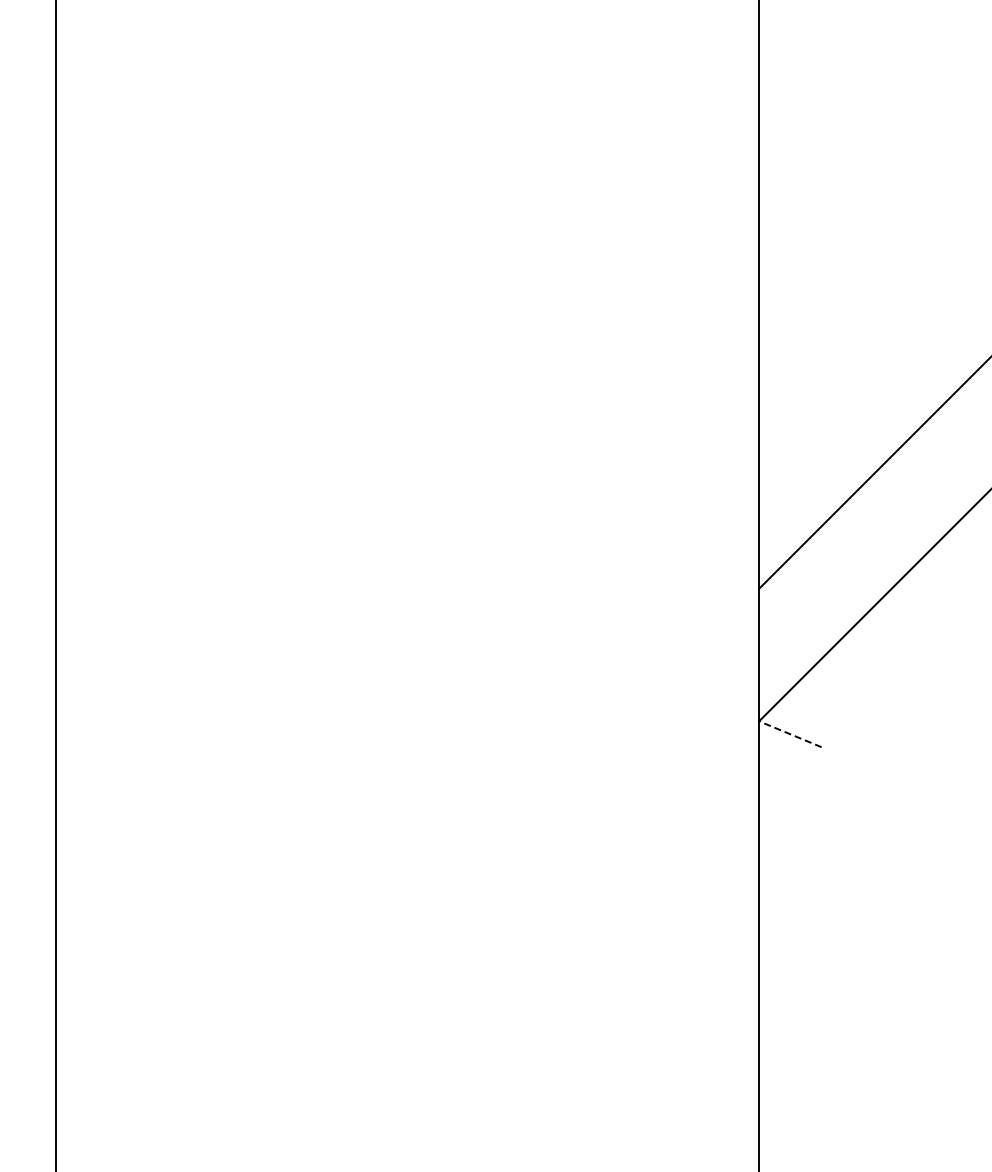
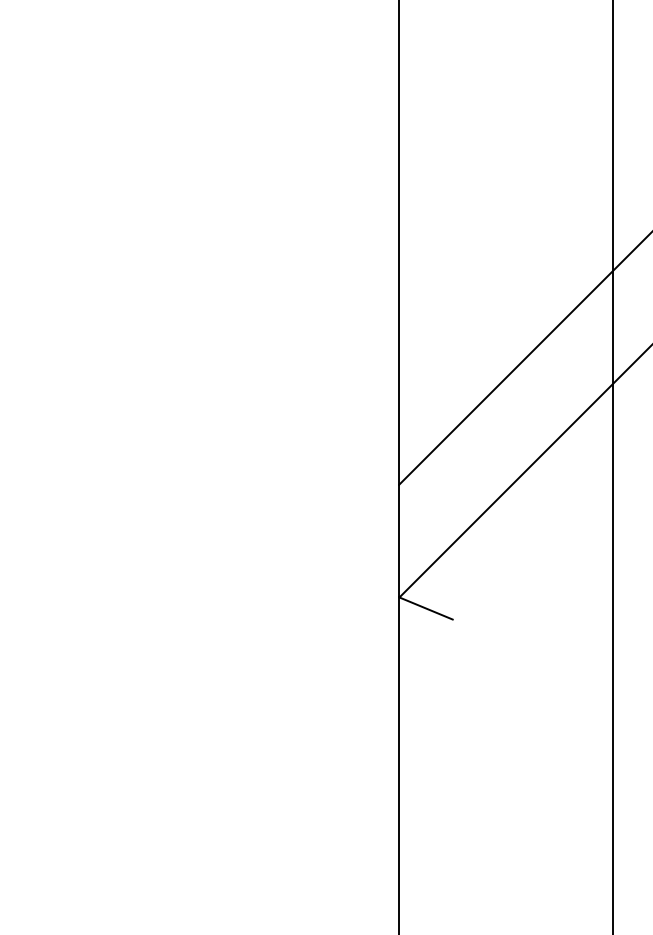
line: (790, 734) -> (426, 608), dashed -> solid

